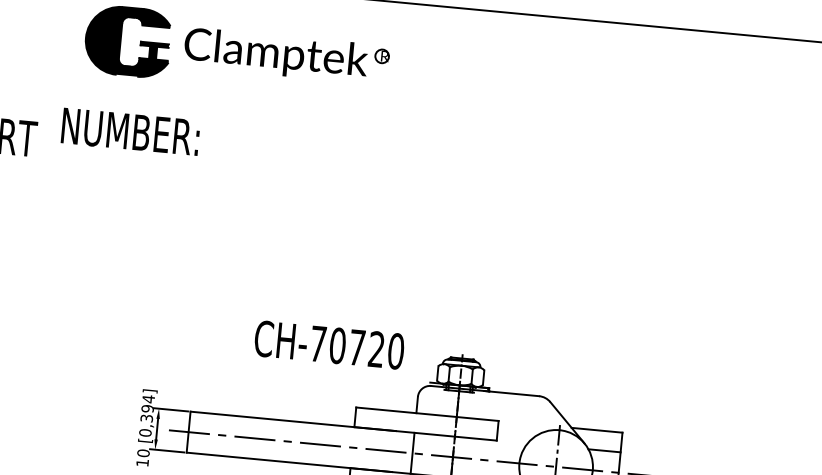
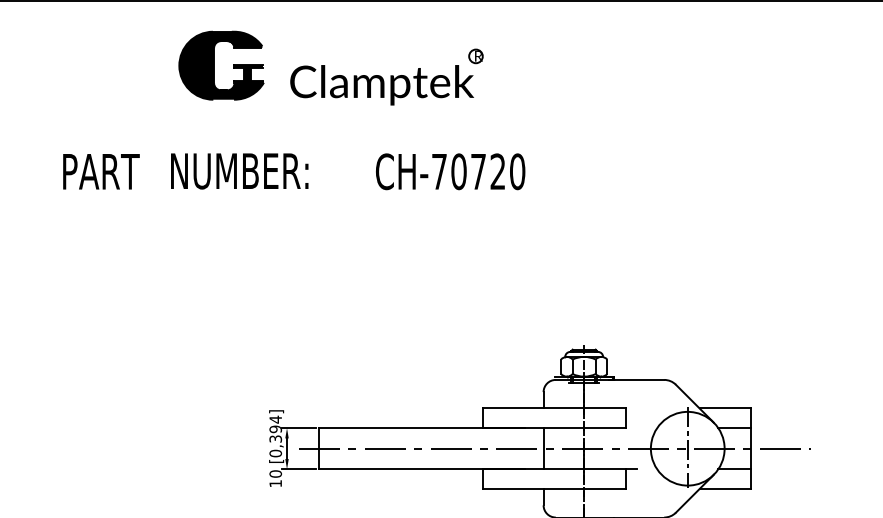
text: (275, 55) -> (381, 85), moved
text: (130, 132) -> (239, 171), moved
text: (329, 344) -> (450, 171), moved

